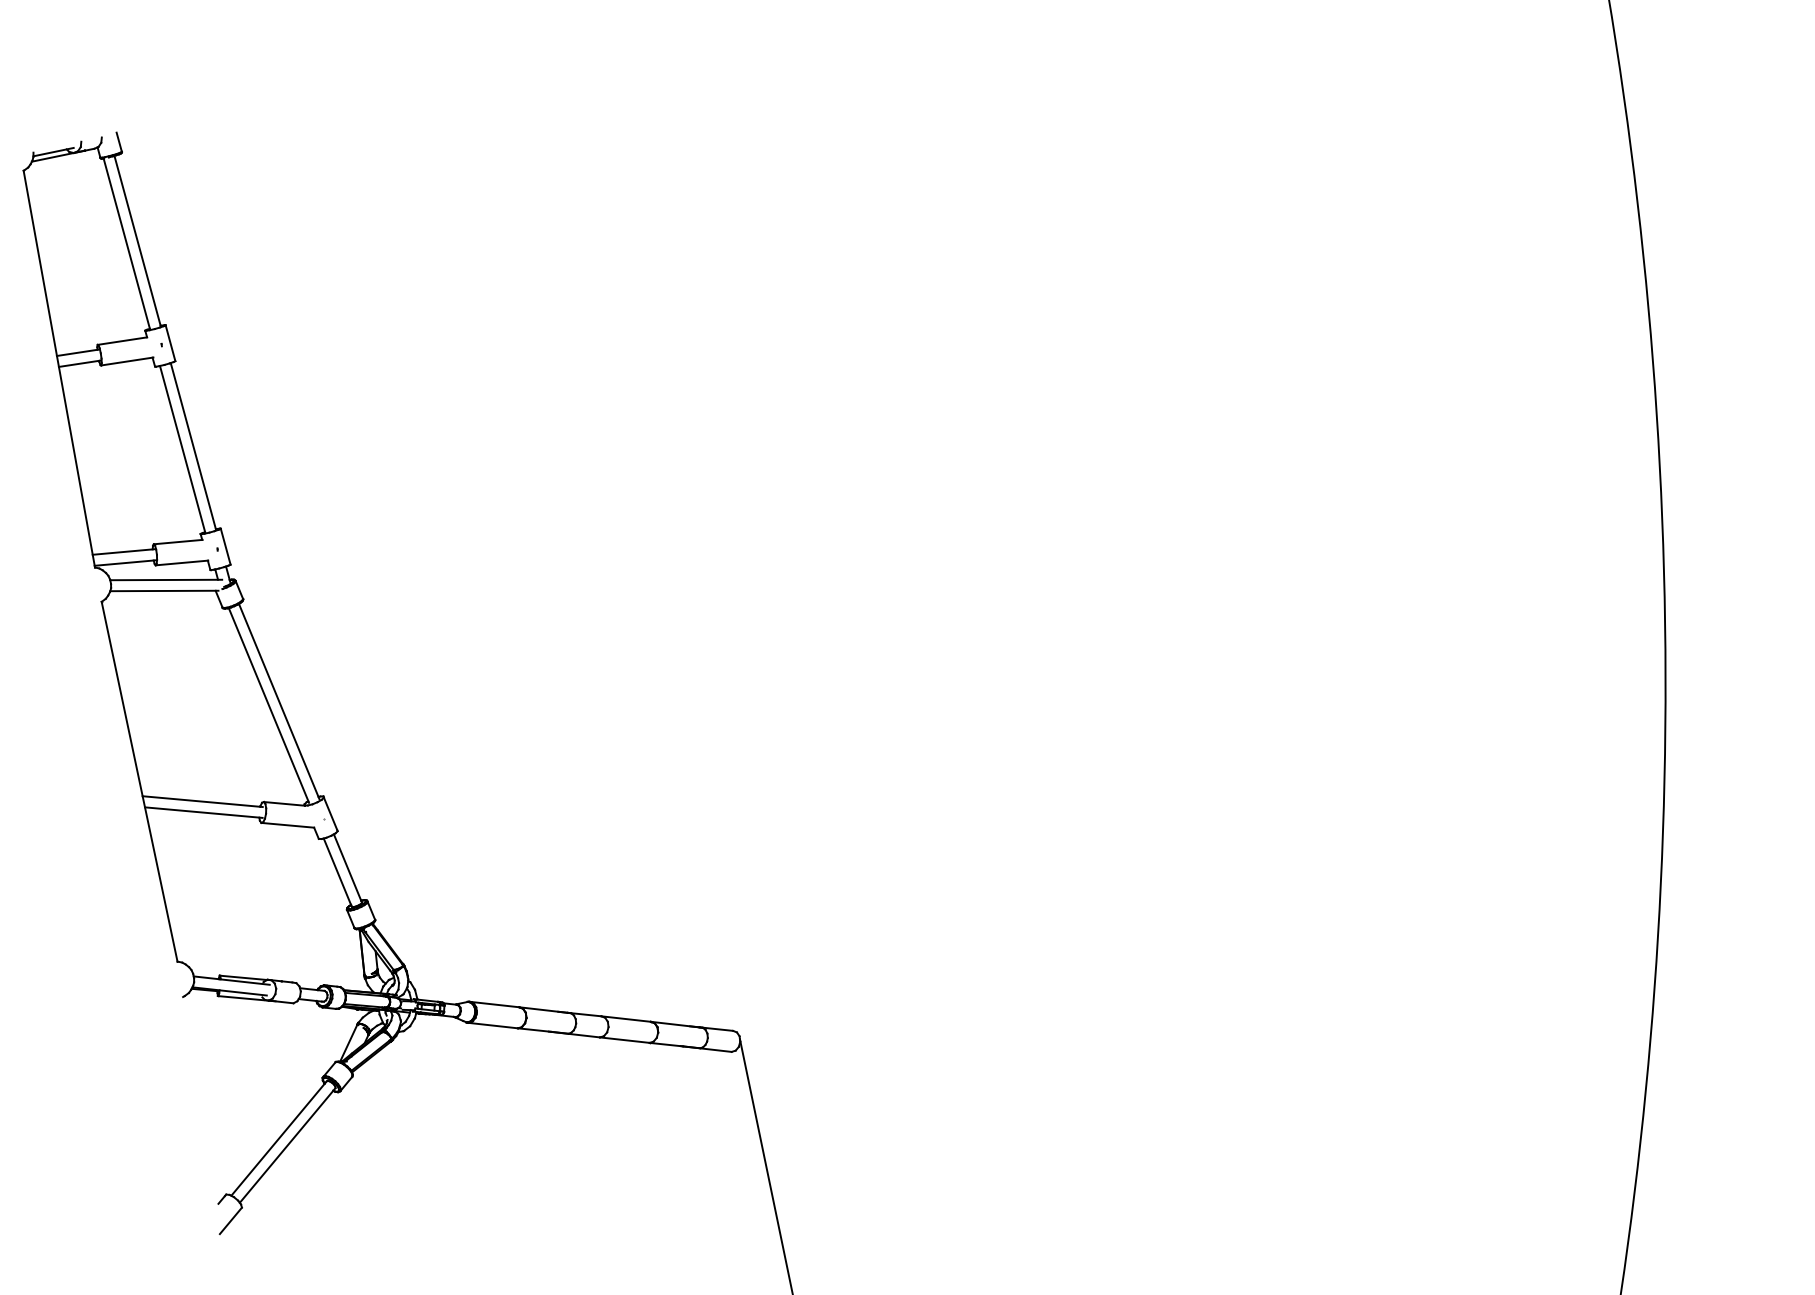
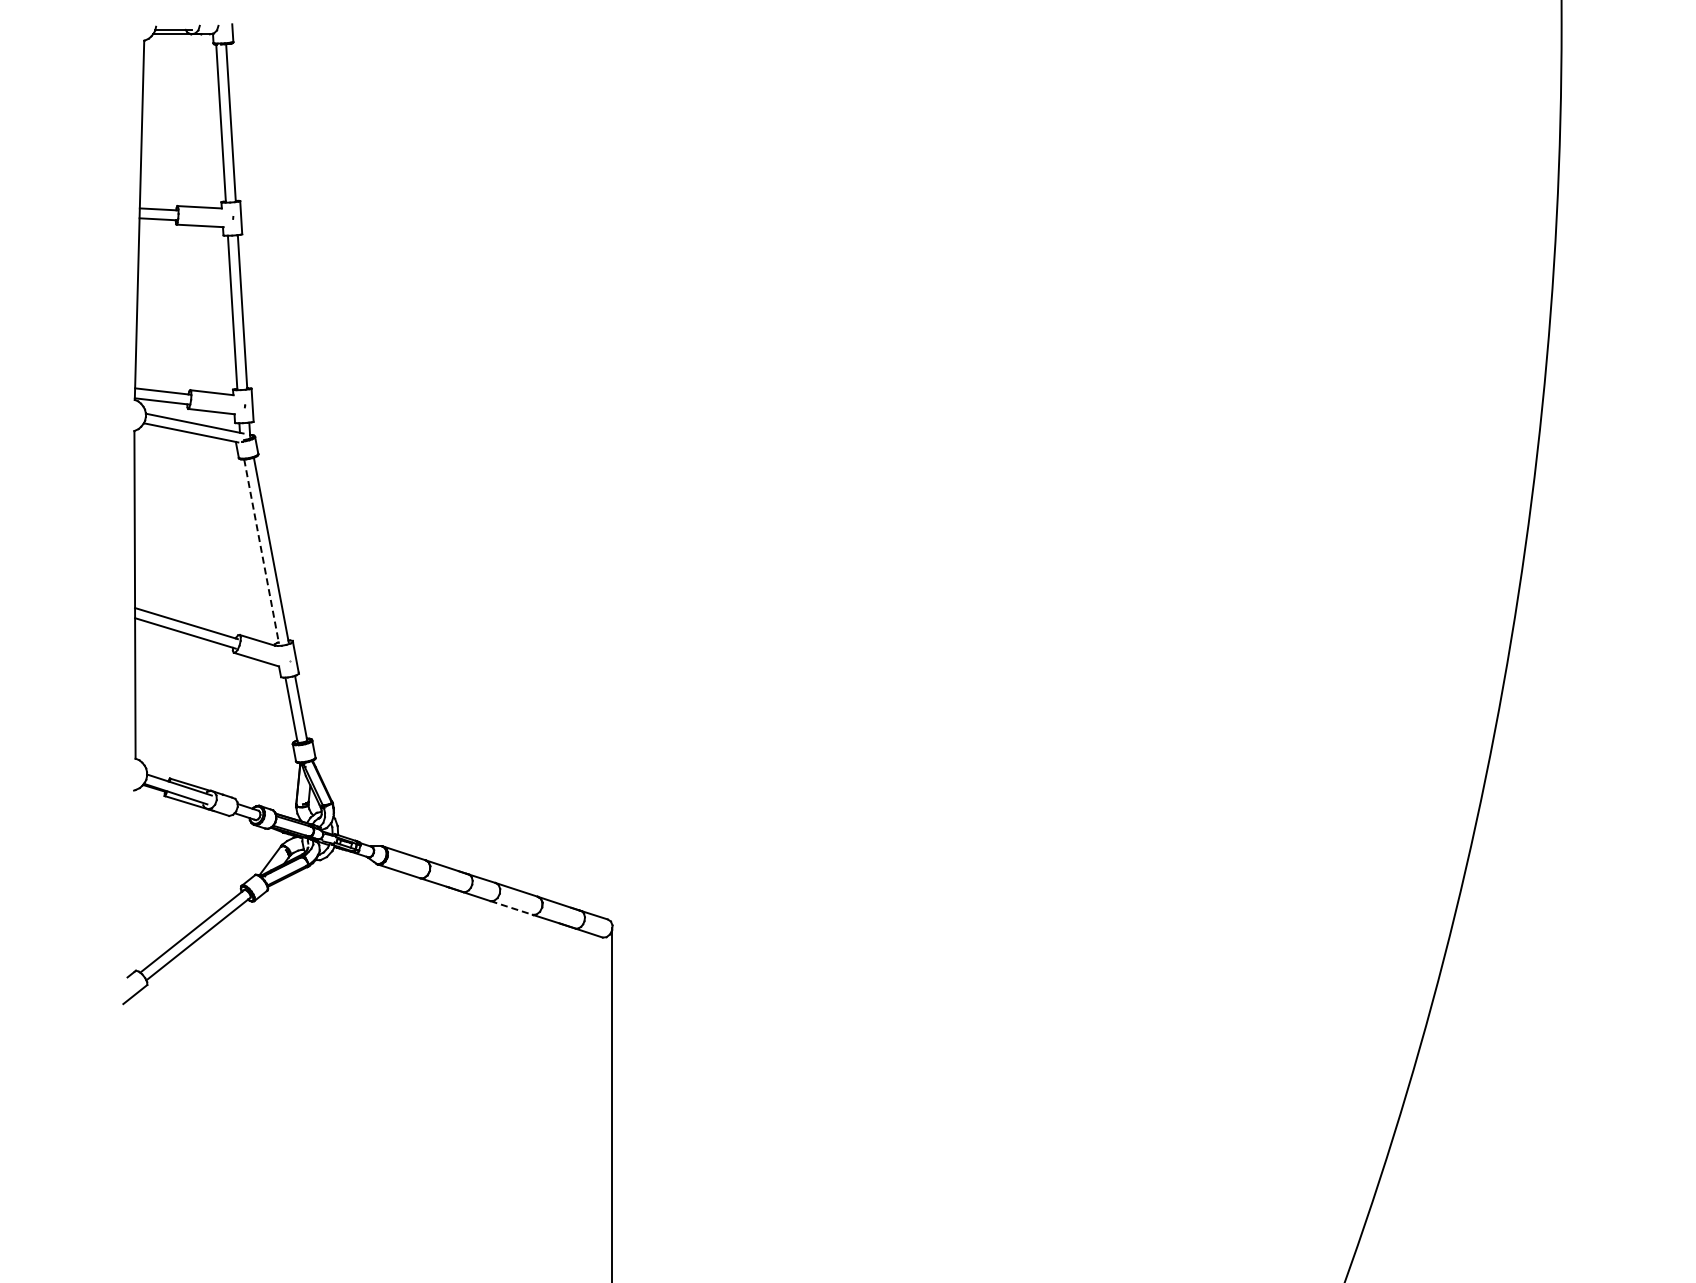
line: (268, 705) -> (261, 551), solid -> dashed
line: (625, 1040) -> (512, 908), solid -> dashed

